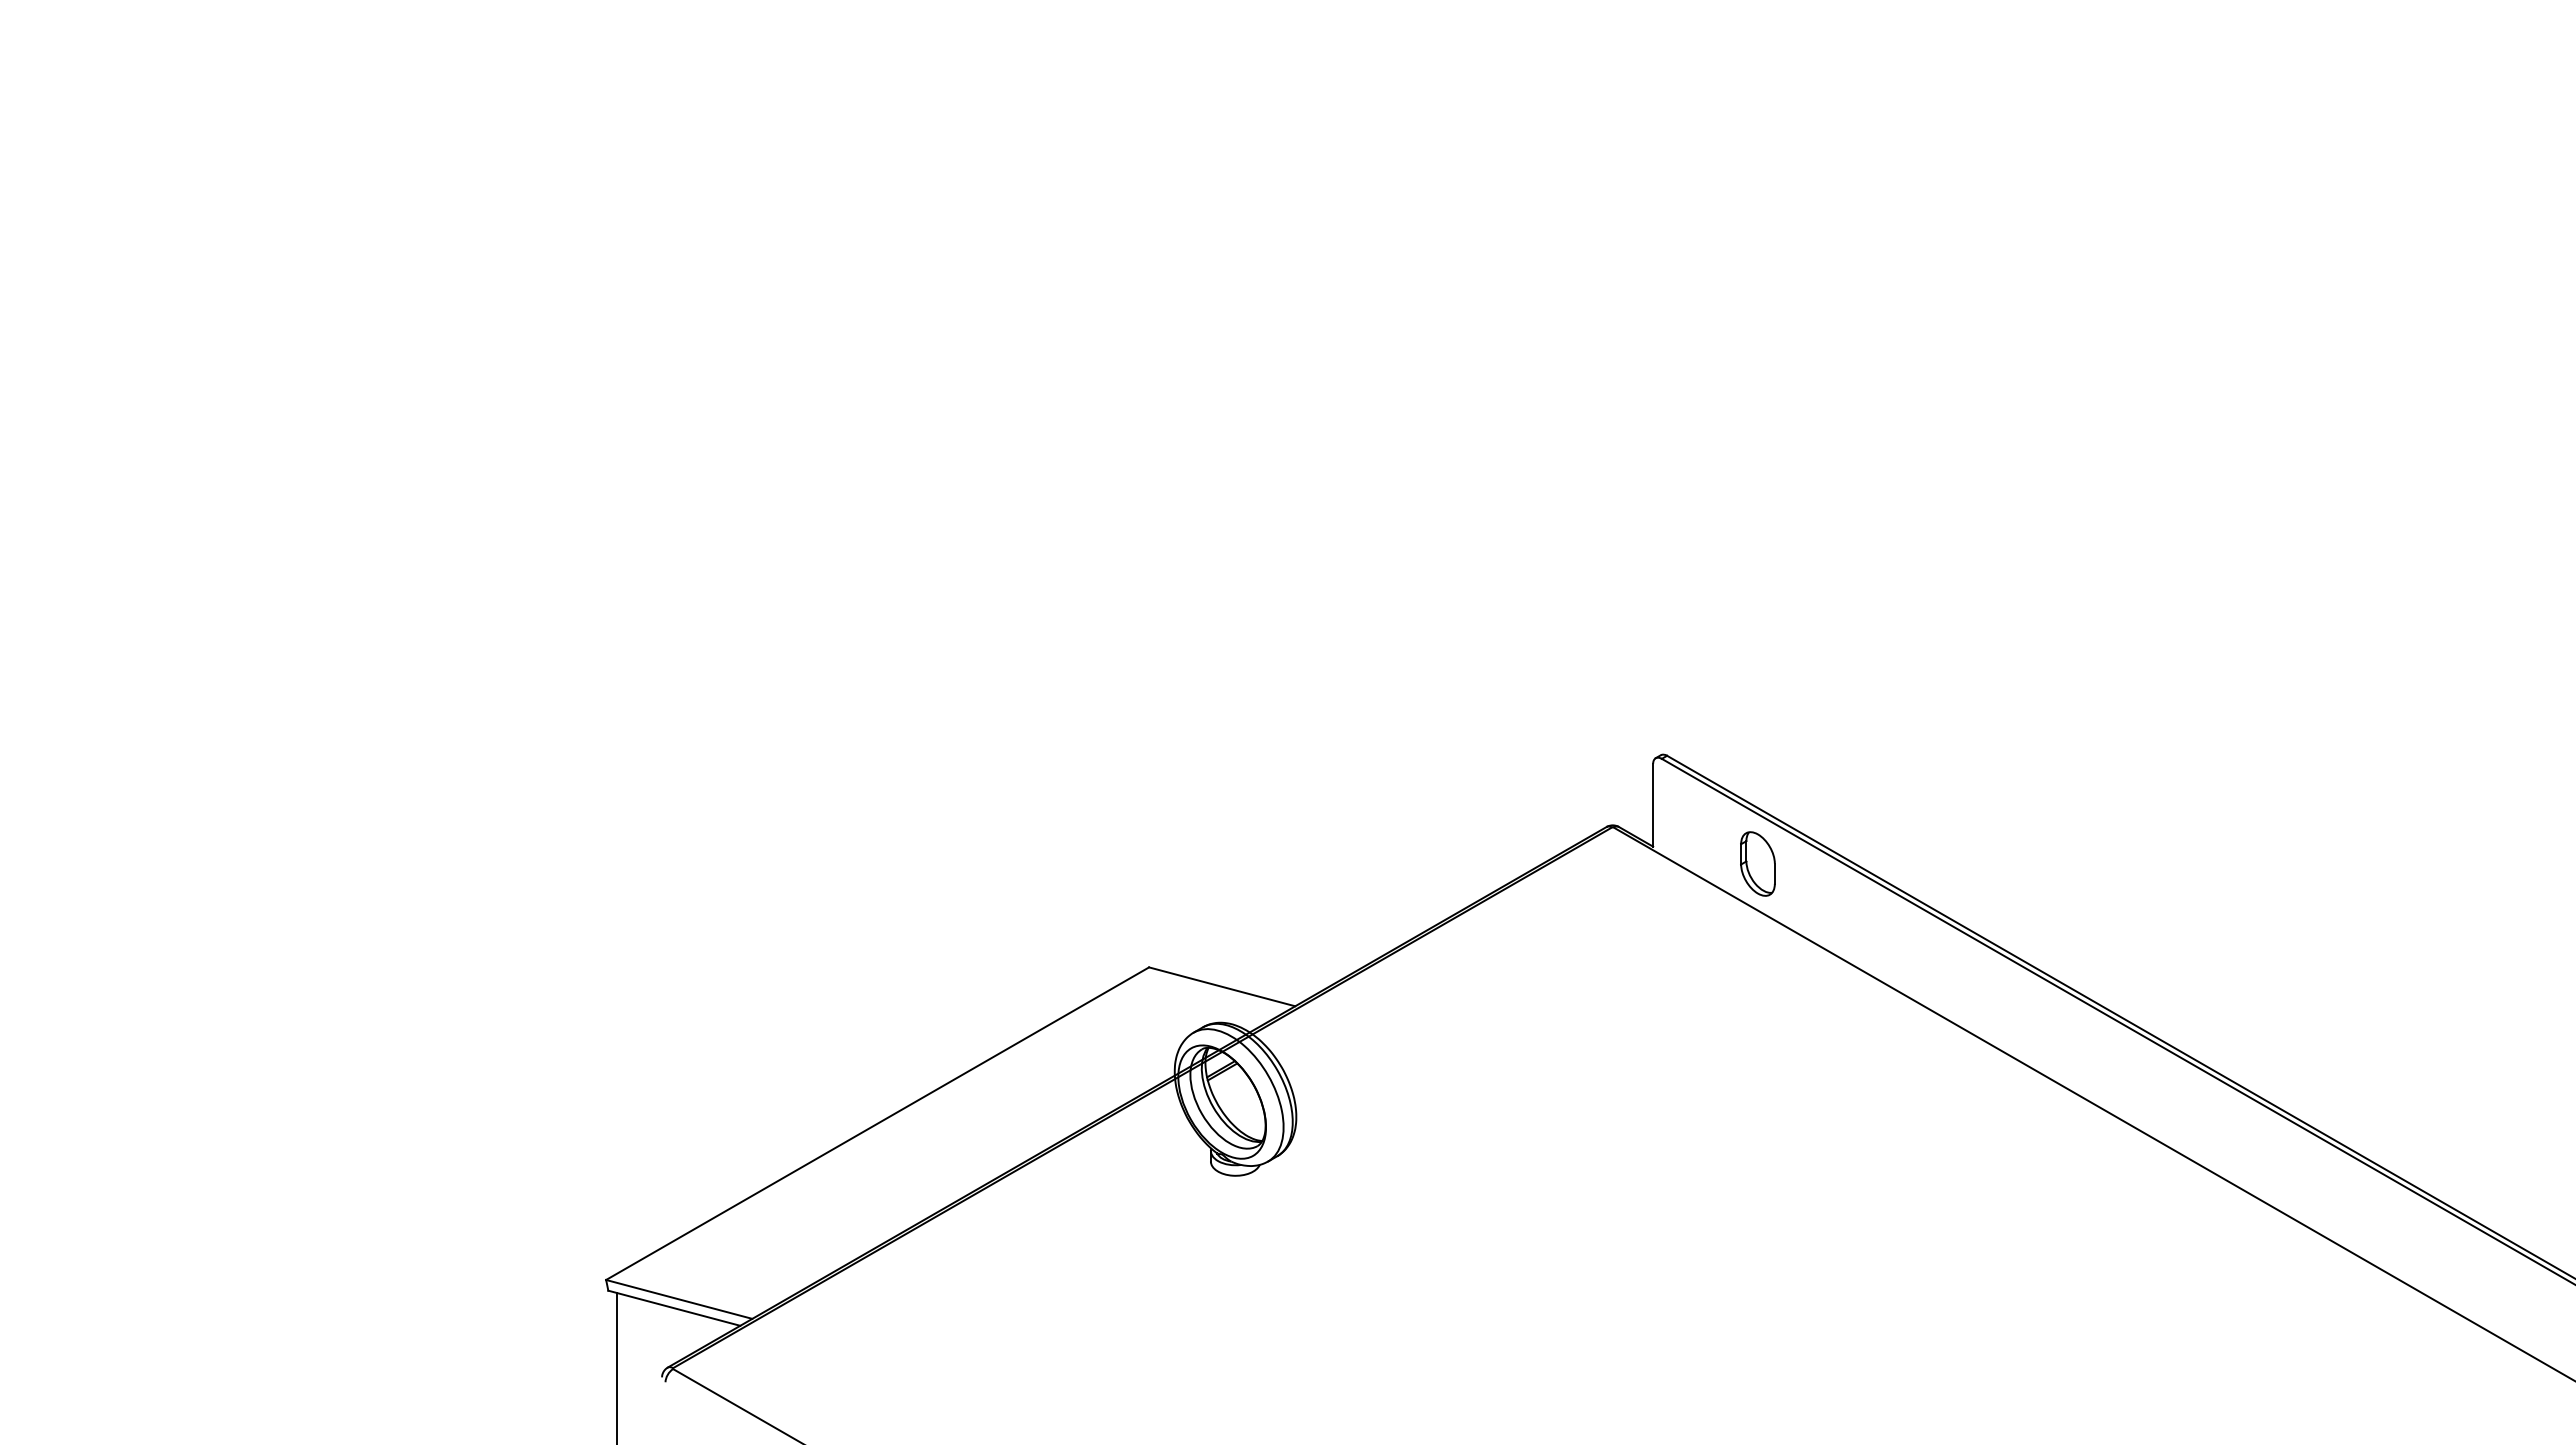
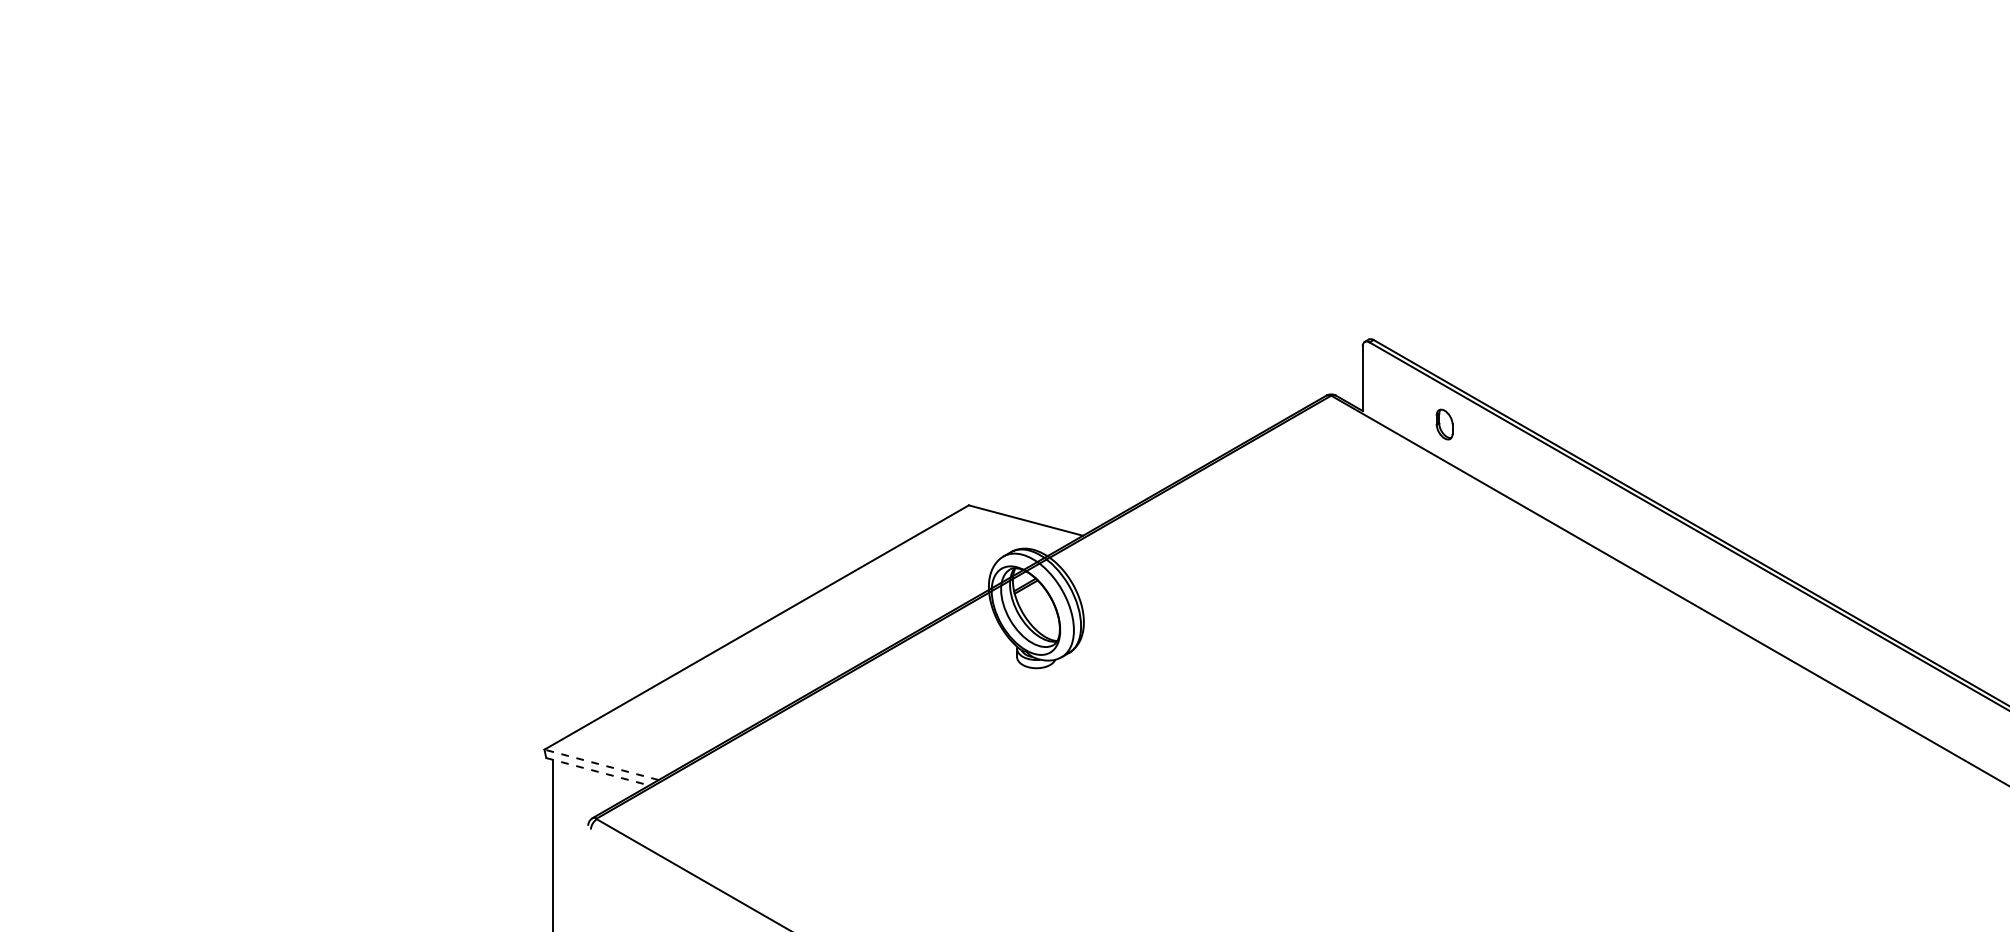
part: (1757, 863) -> (1444, 424), size x0.6
line: (679, 1299) -> (601, 764), solid -> dashed
line: (674, 1308) -> (597, 771), solid -> dashed

